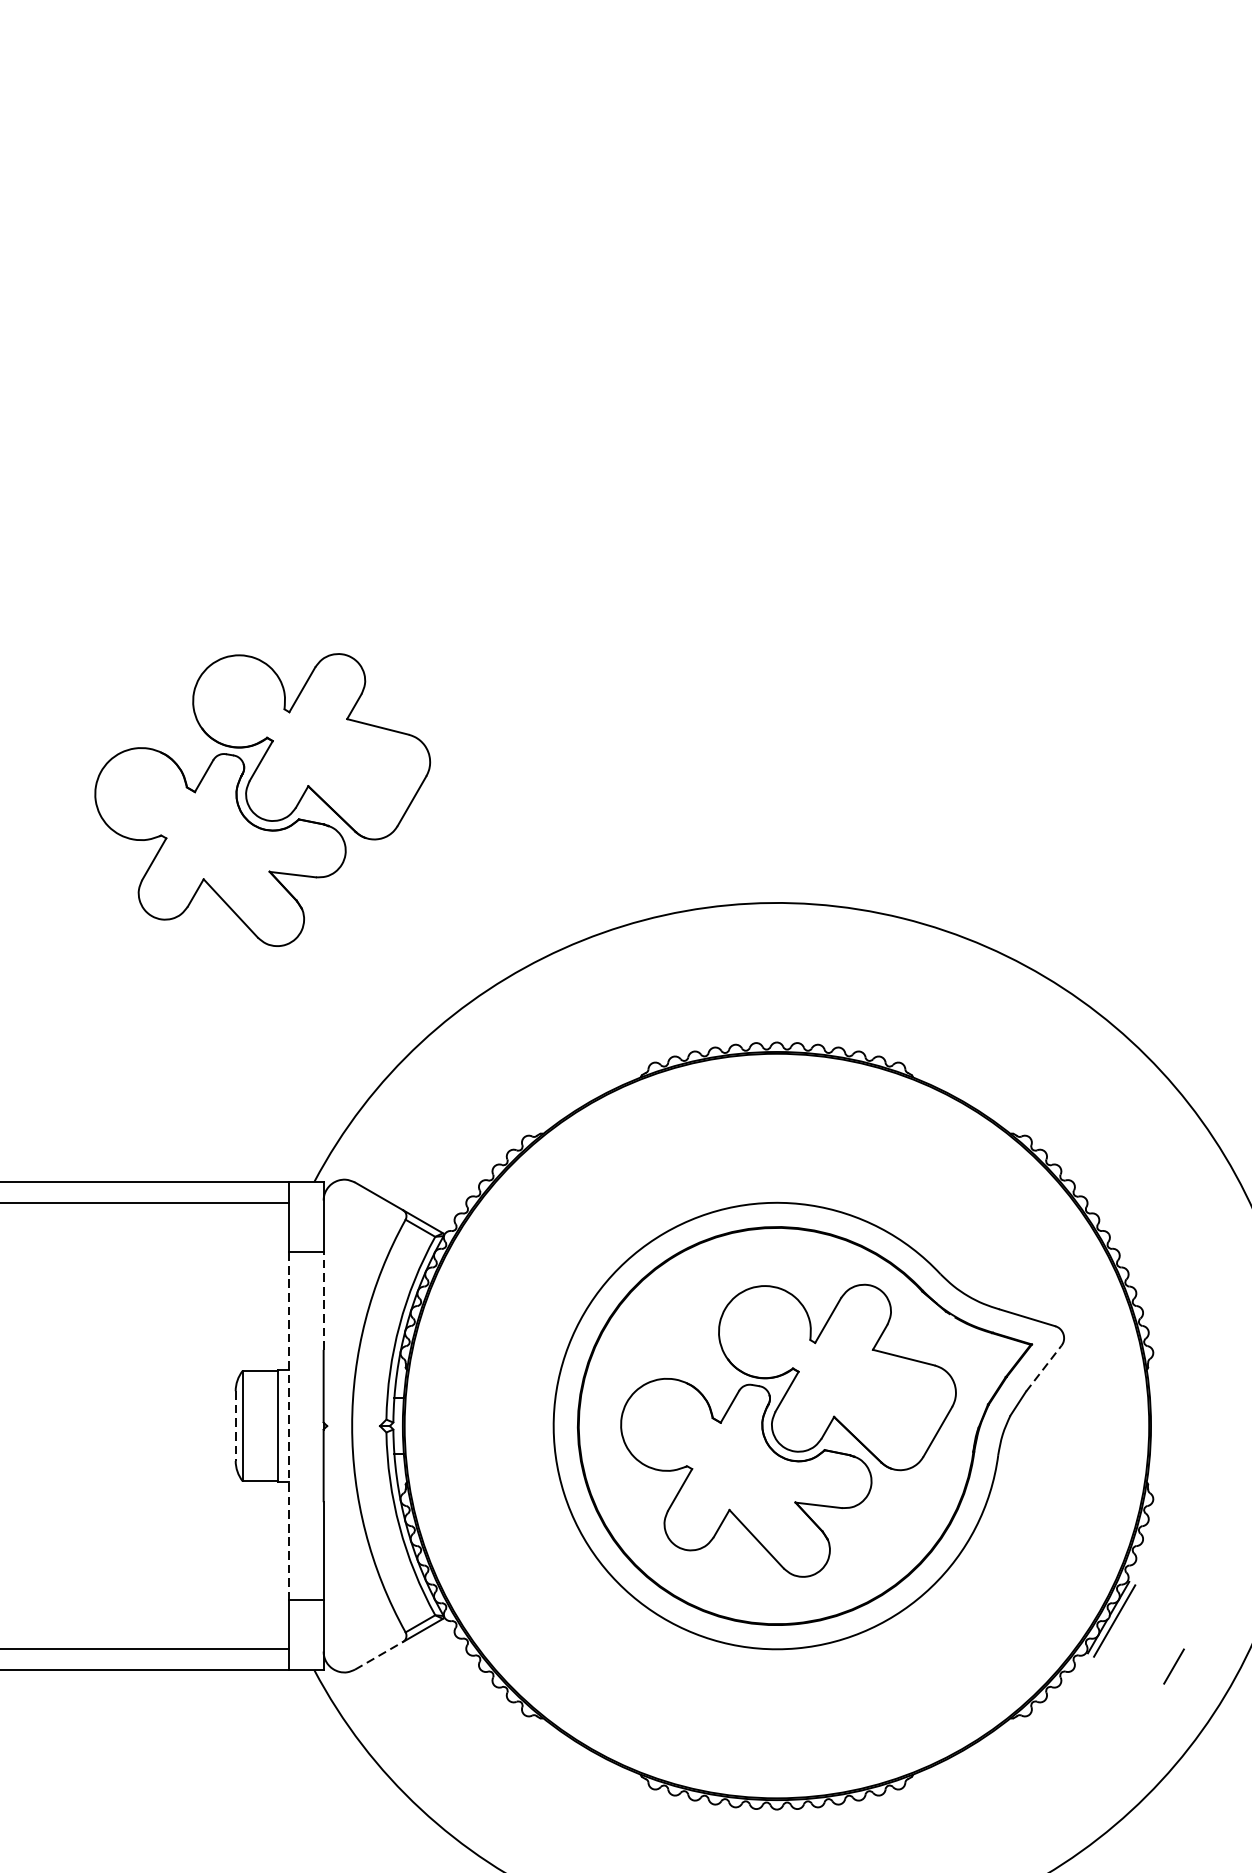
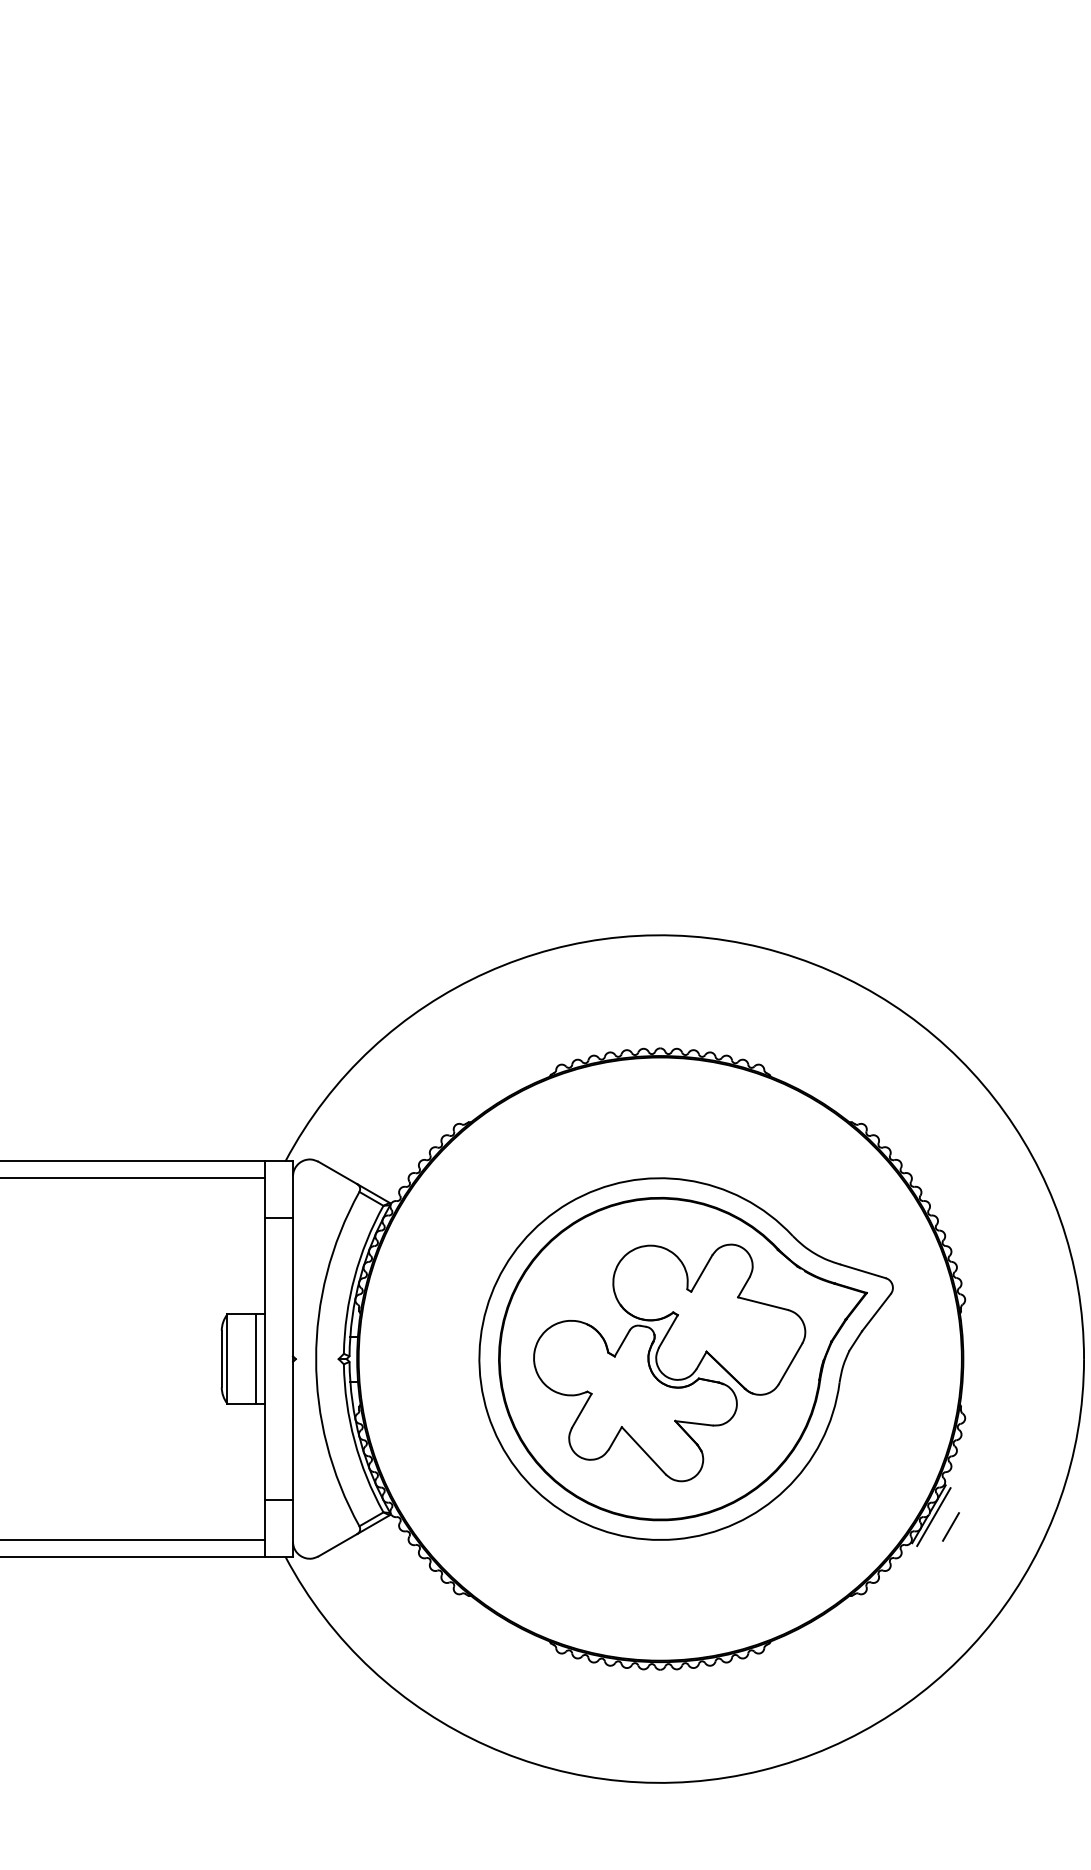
part: (262, 799) -> (243, 851), removed
line: (324, 1300) -> (293, 1257), dashed -> solid
line: (1043, 1368) -> (876, 1312), dashed -> solid
line: (288, 1425) -> (264, 1358), dashed -> solid
line: (235, 1426) -> (221, 1359), dashed -> solid
line: (379, 1654) -> (338, 1544), dashed -> solid
line: (1173, 1666) -> (950, 1526), moved

